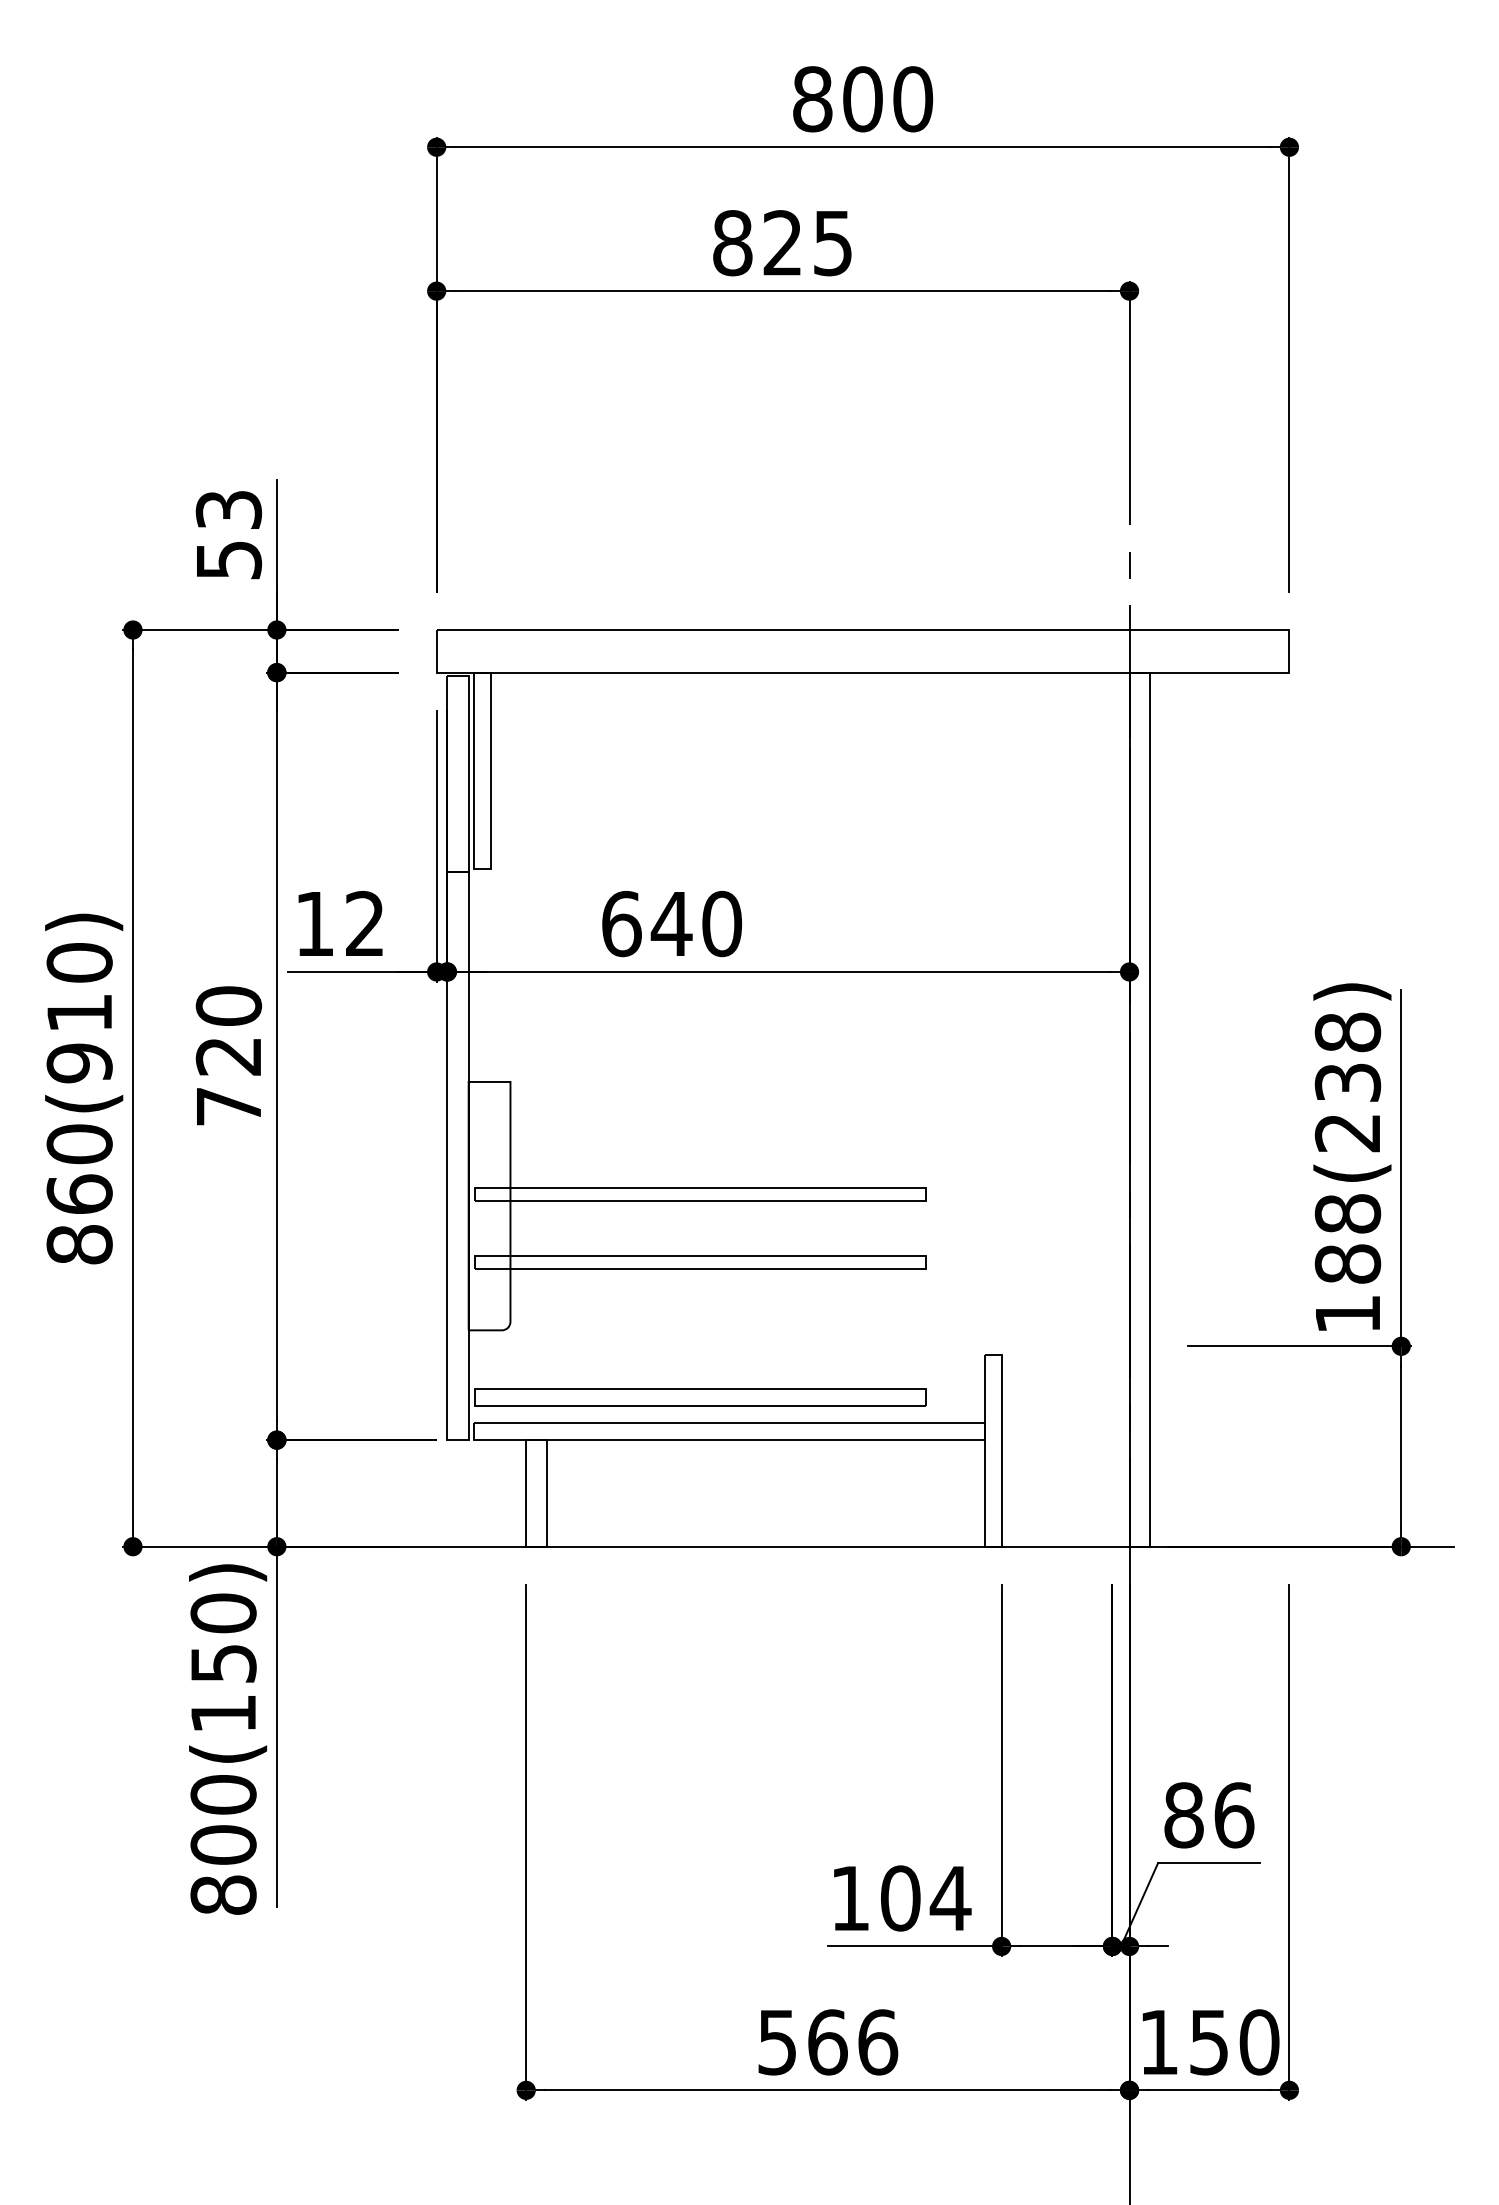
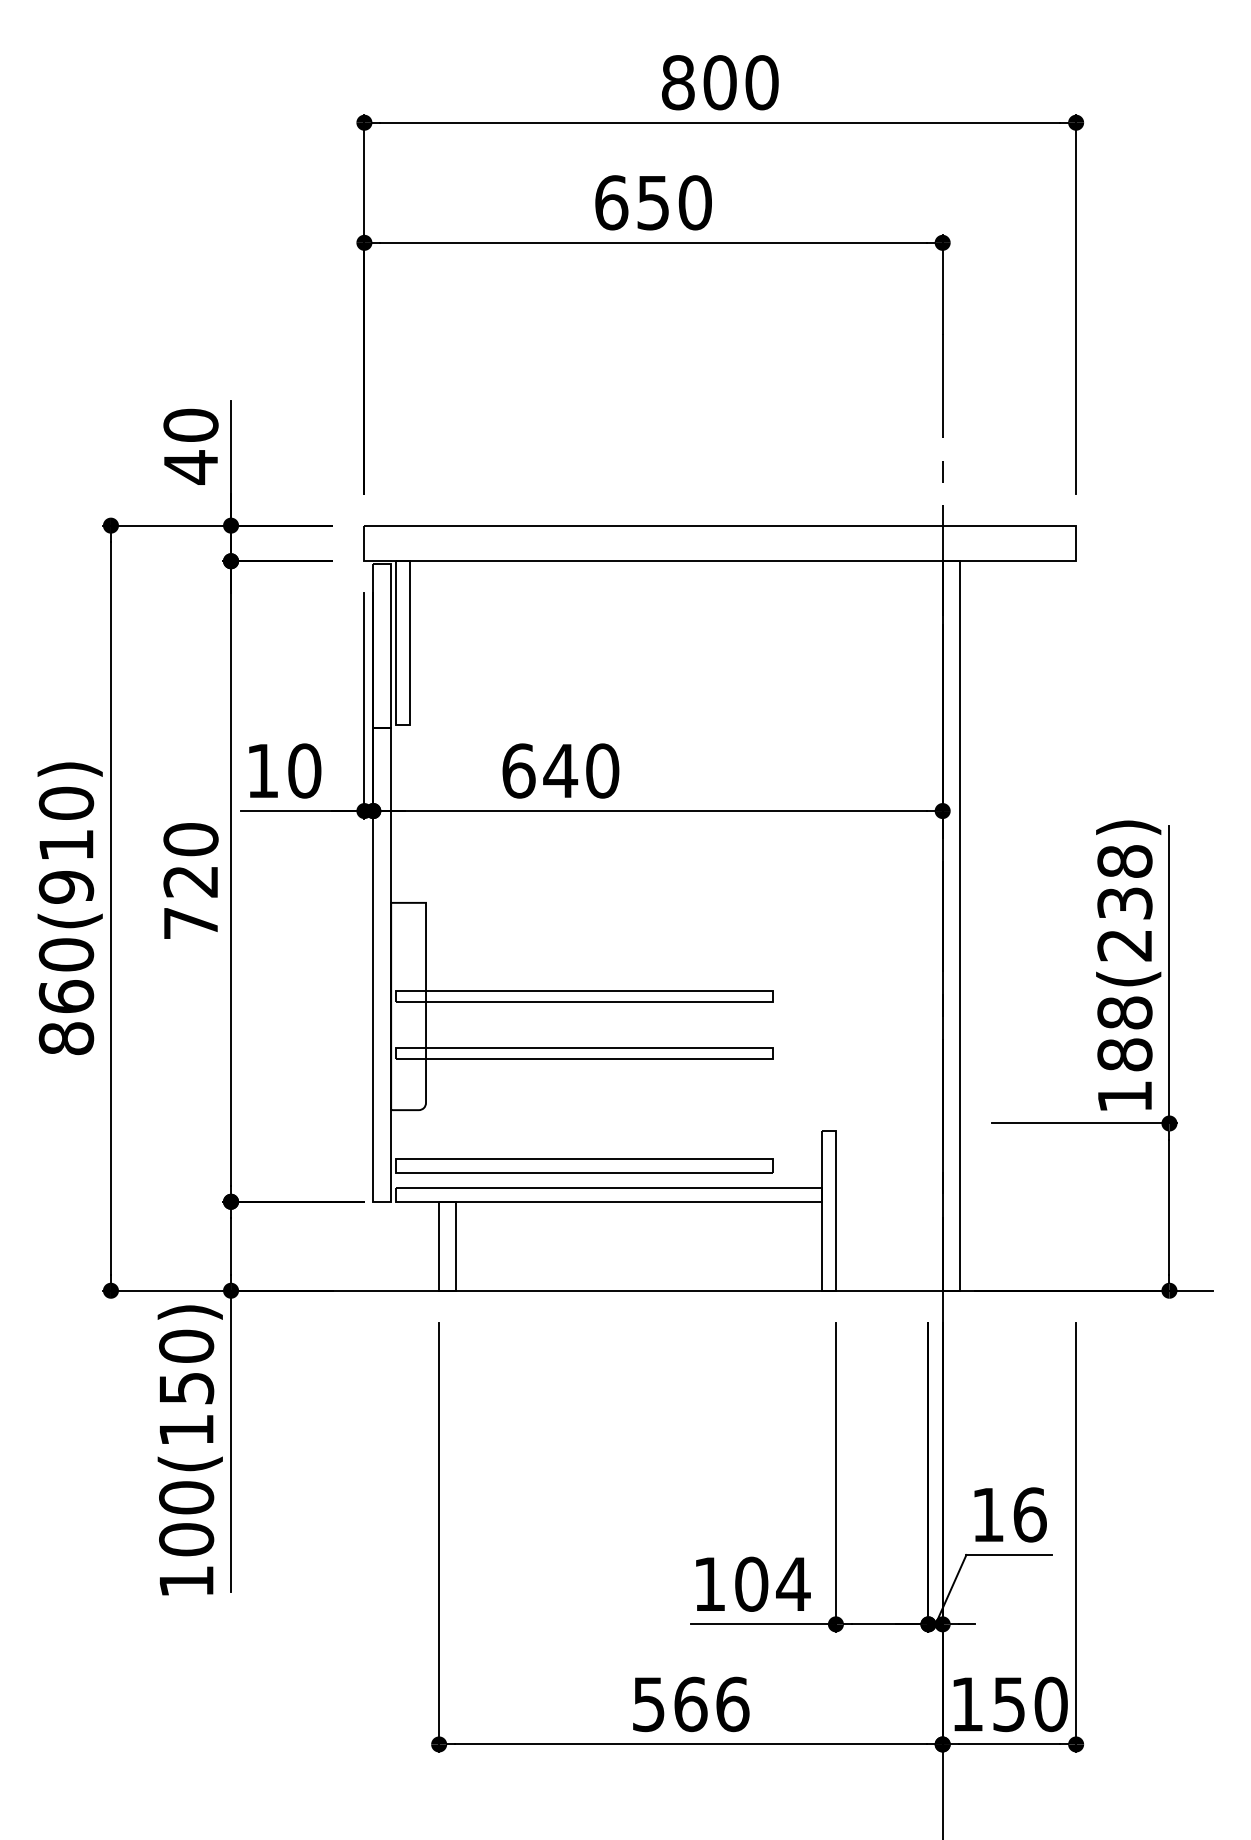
text: (783, 243) -> (653, 203), 825 -> 650
text: (228, 535) -> (190, 446), 53 -> 40
text: (365, 923) -> (305, 770), 12 -> 10
text: (1183, 1815) -> (987, 1515), 86 -> 16
text: (223, 1894) -> (186, 1581), 800(150) -> 100(150)

